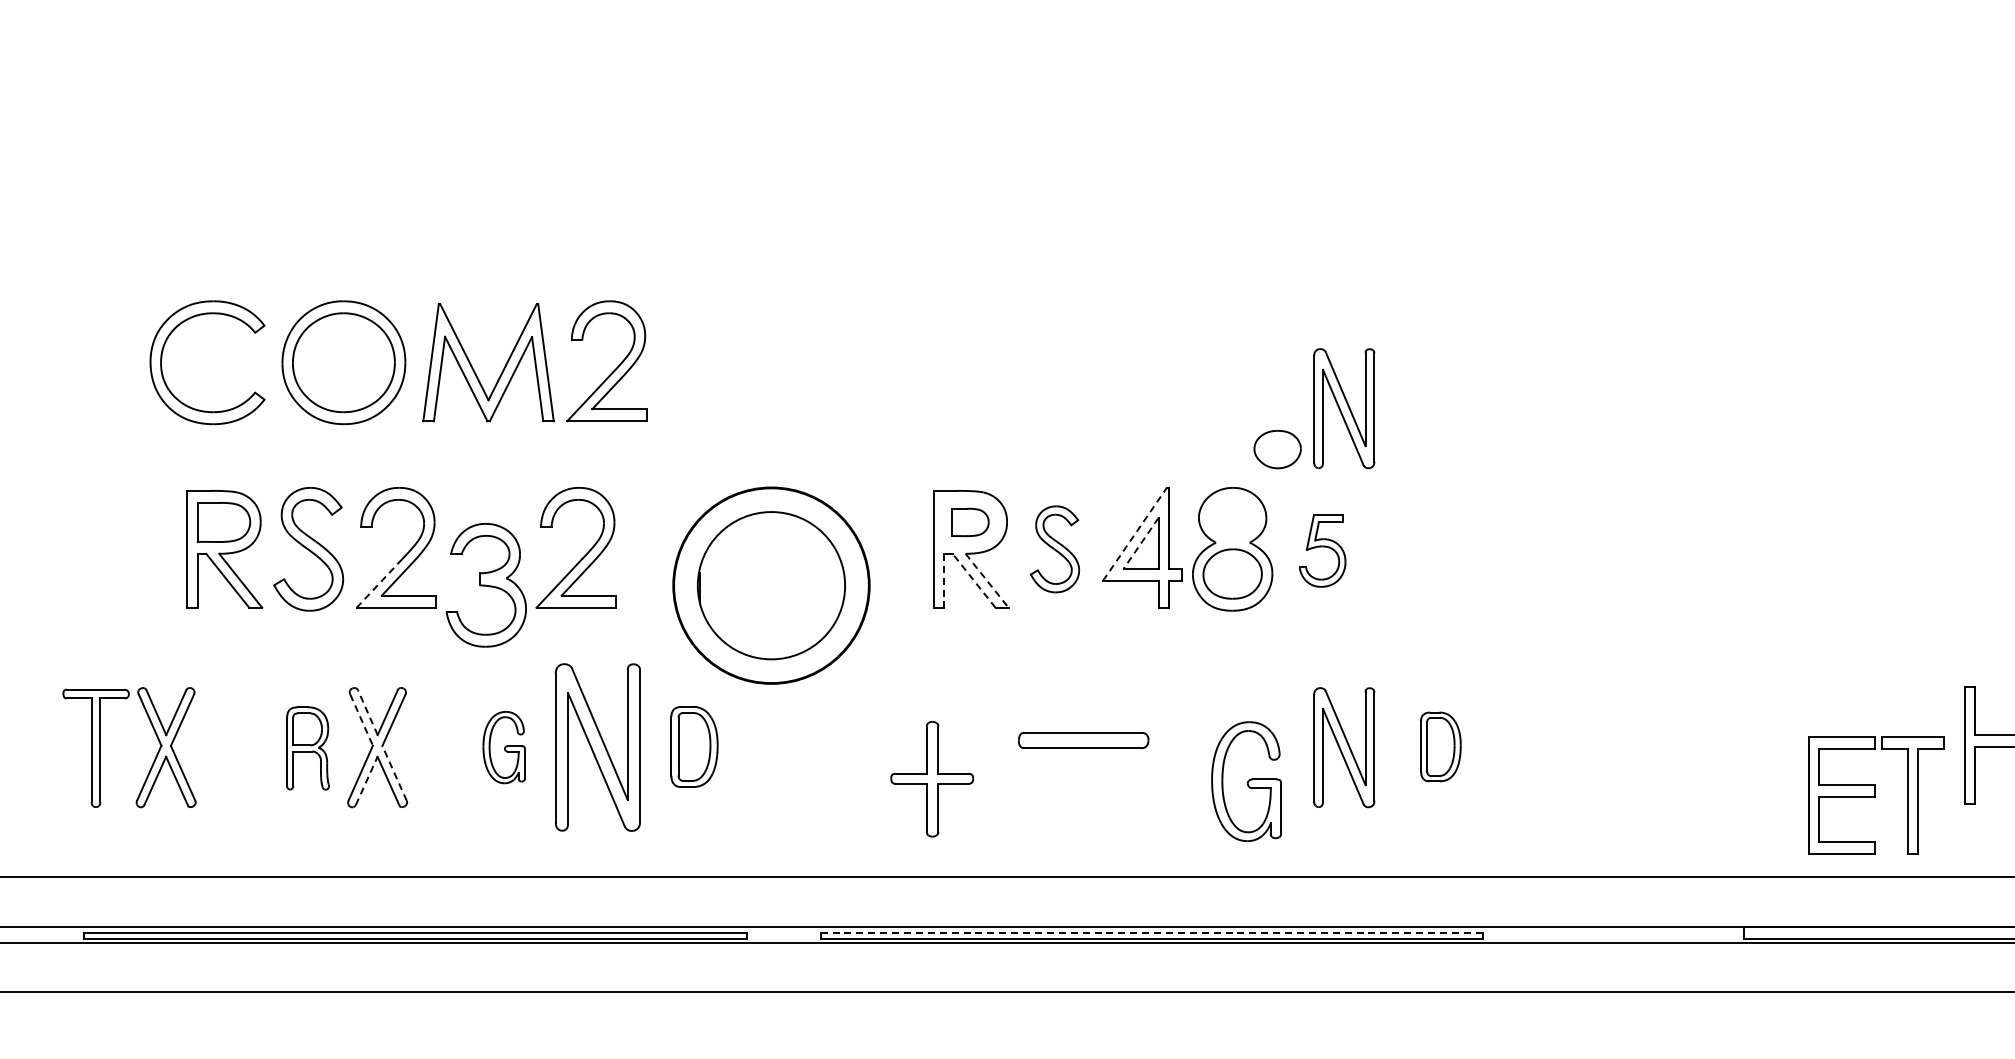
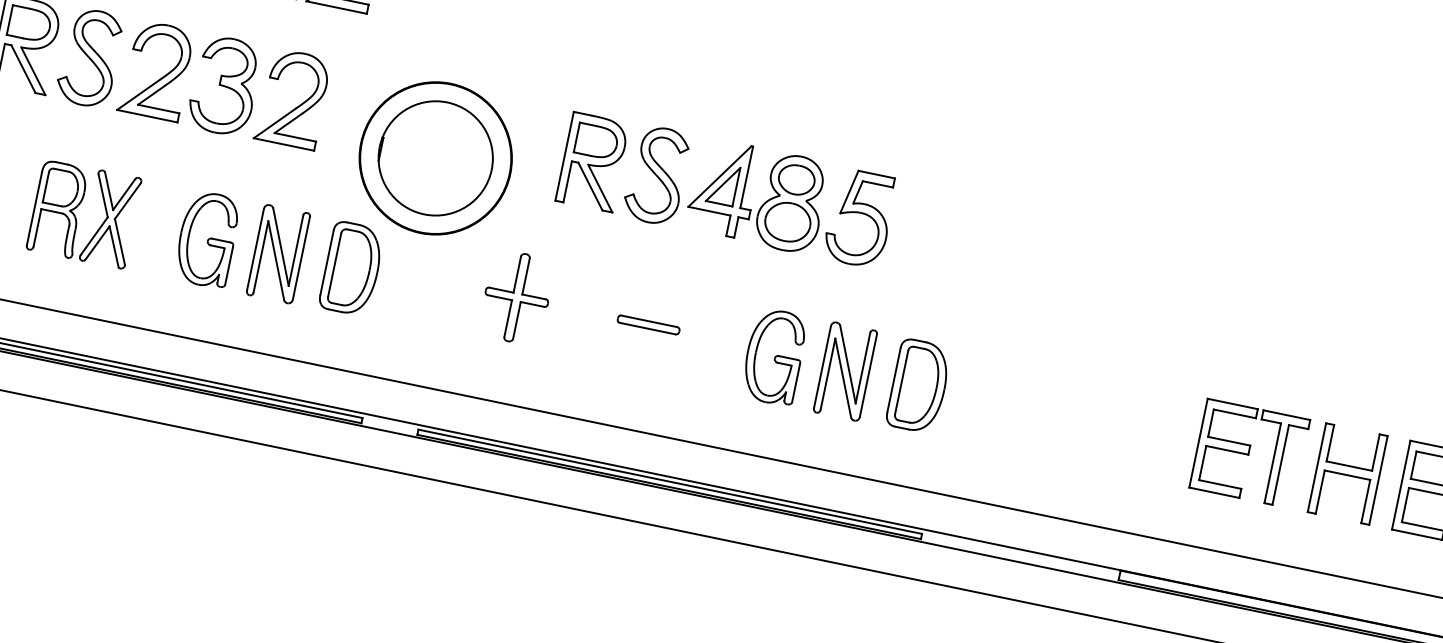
part: (1344, 408) -> (898, 113), removed
part: (1277, 449) -> (796, 179), moved
part: (970, 522) -> (596, 141), size x1.43
line: (1135, 533) -> (720, 176), dashed -> solid
line: (1141, 543) -> (723, 184), dashed -> solid
part: (1054, 549) -> (656, 175), size x1.43
part: (1322, 550) -> (859, 218), size x1.67
line: (944, 580) -> (568, 181), dashed -> solid
line: (973, 580) -> (590, 186), dashed -> solid
line: (987, 581) -> (600, 189), dashed -> solid
line: (379, 583) -> (138, 95), dashed -> solid
part: (485, 585) -> (224, 85), moved
line: (367, 712) -> (108, 191), dashed -> solid
line: (361, 720) -> (103, 196), dashed -> solid
part: (1083, 739) -> (648, 324), size x0.62
part: (694, 746) -> (351, 268), size x1.43
part: (1440, 746) -> (918, 385), size x1.67
part: (503, 747) -> (206, 239), size x1.67
part: (597, 747) -> (278, 253), size x0.71
part: (307, 748) -> (57, 209), size x1.43
line: (394, 773) -> (119, 241), dashed -> solid
part: (932, 779) -> (517, 297), moved
line: (366, 780) -> (97, 242), dashed -> solid
part: (1246, 781) -> (774, 356), moved
part: (1876, 795) -> (1250, 453), moved
line: (1152, 932) -> (670, 481), dashed -> solid

